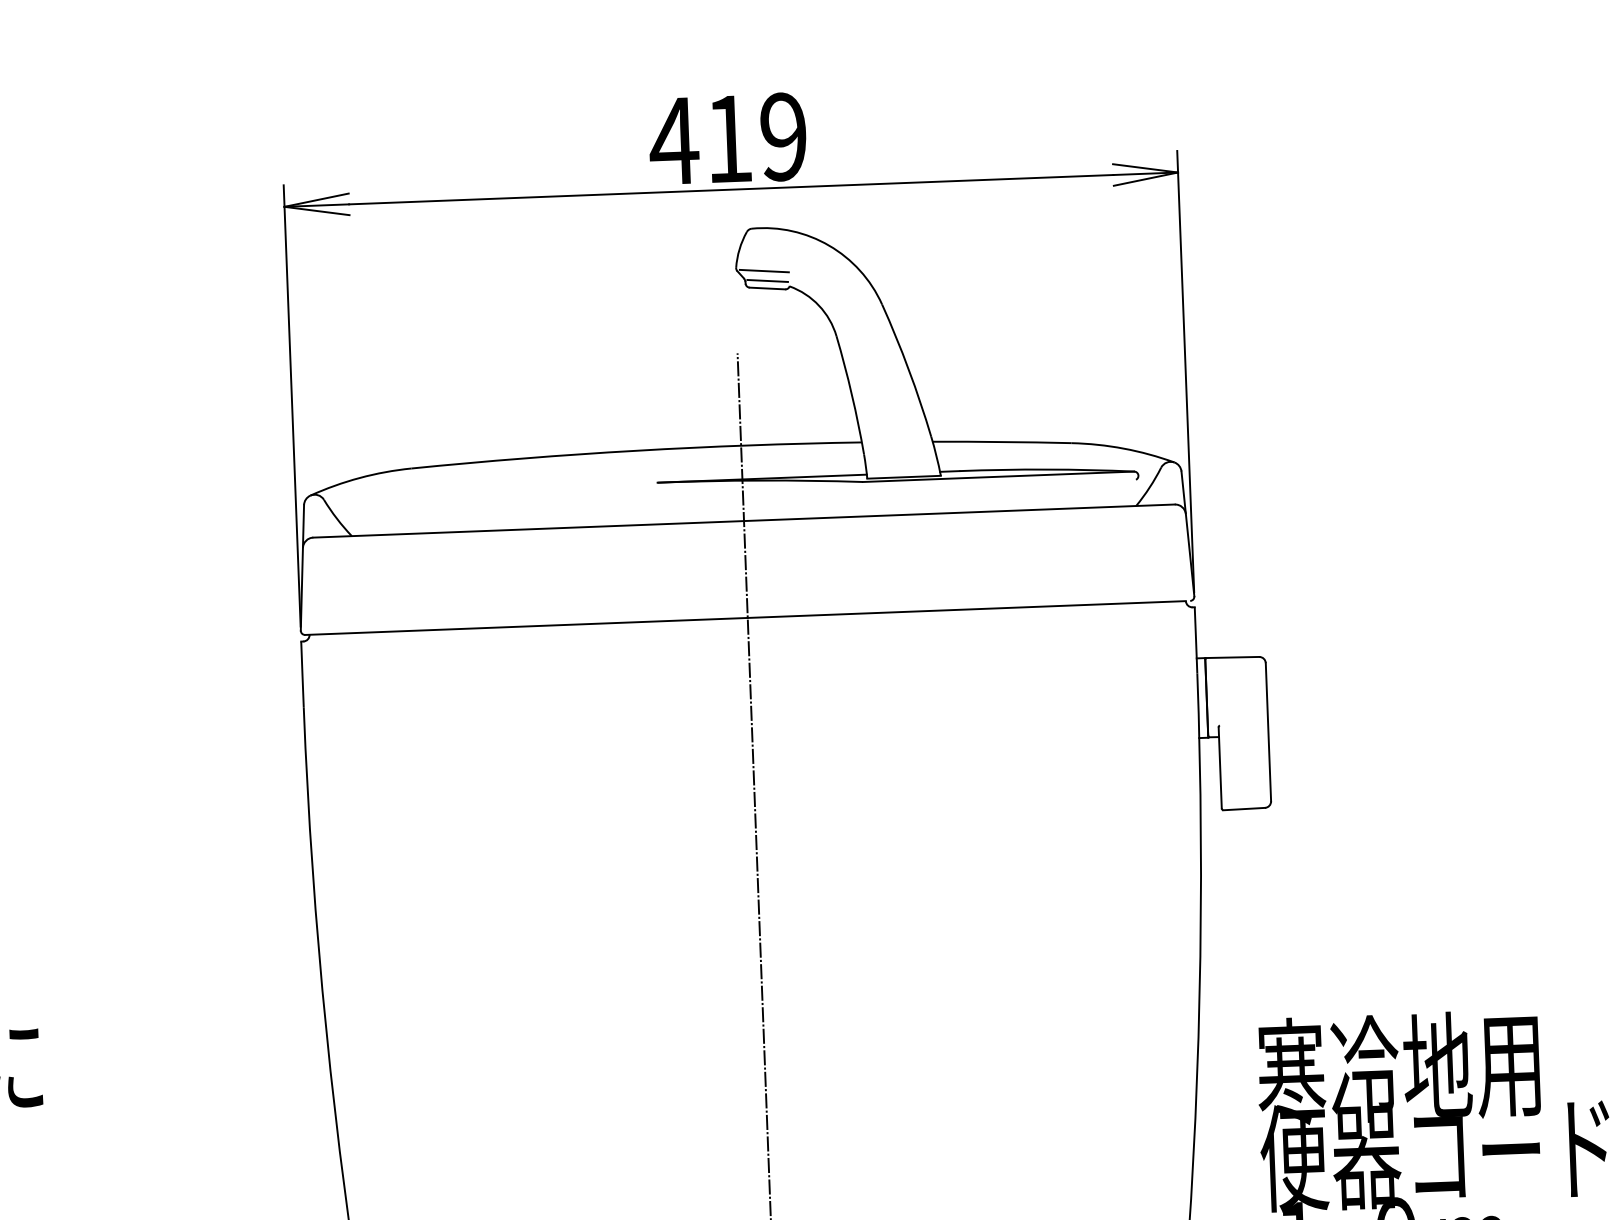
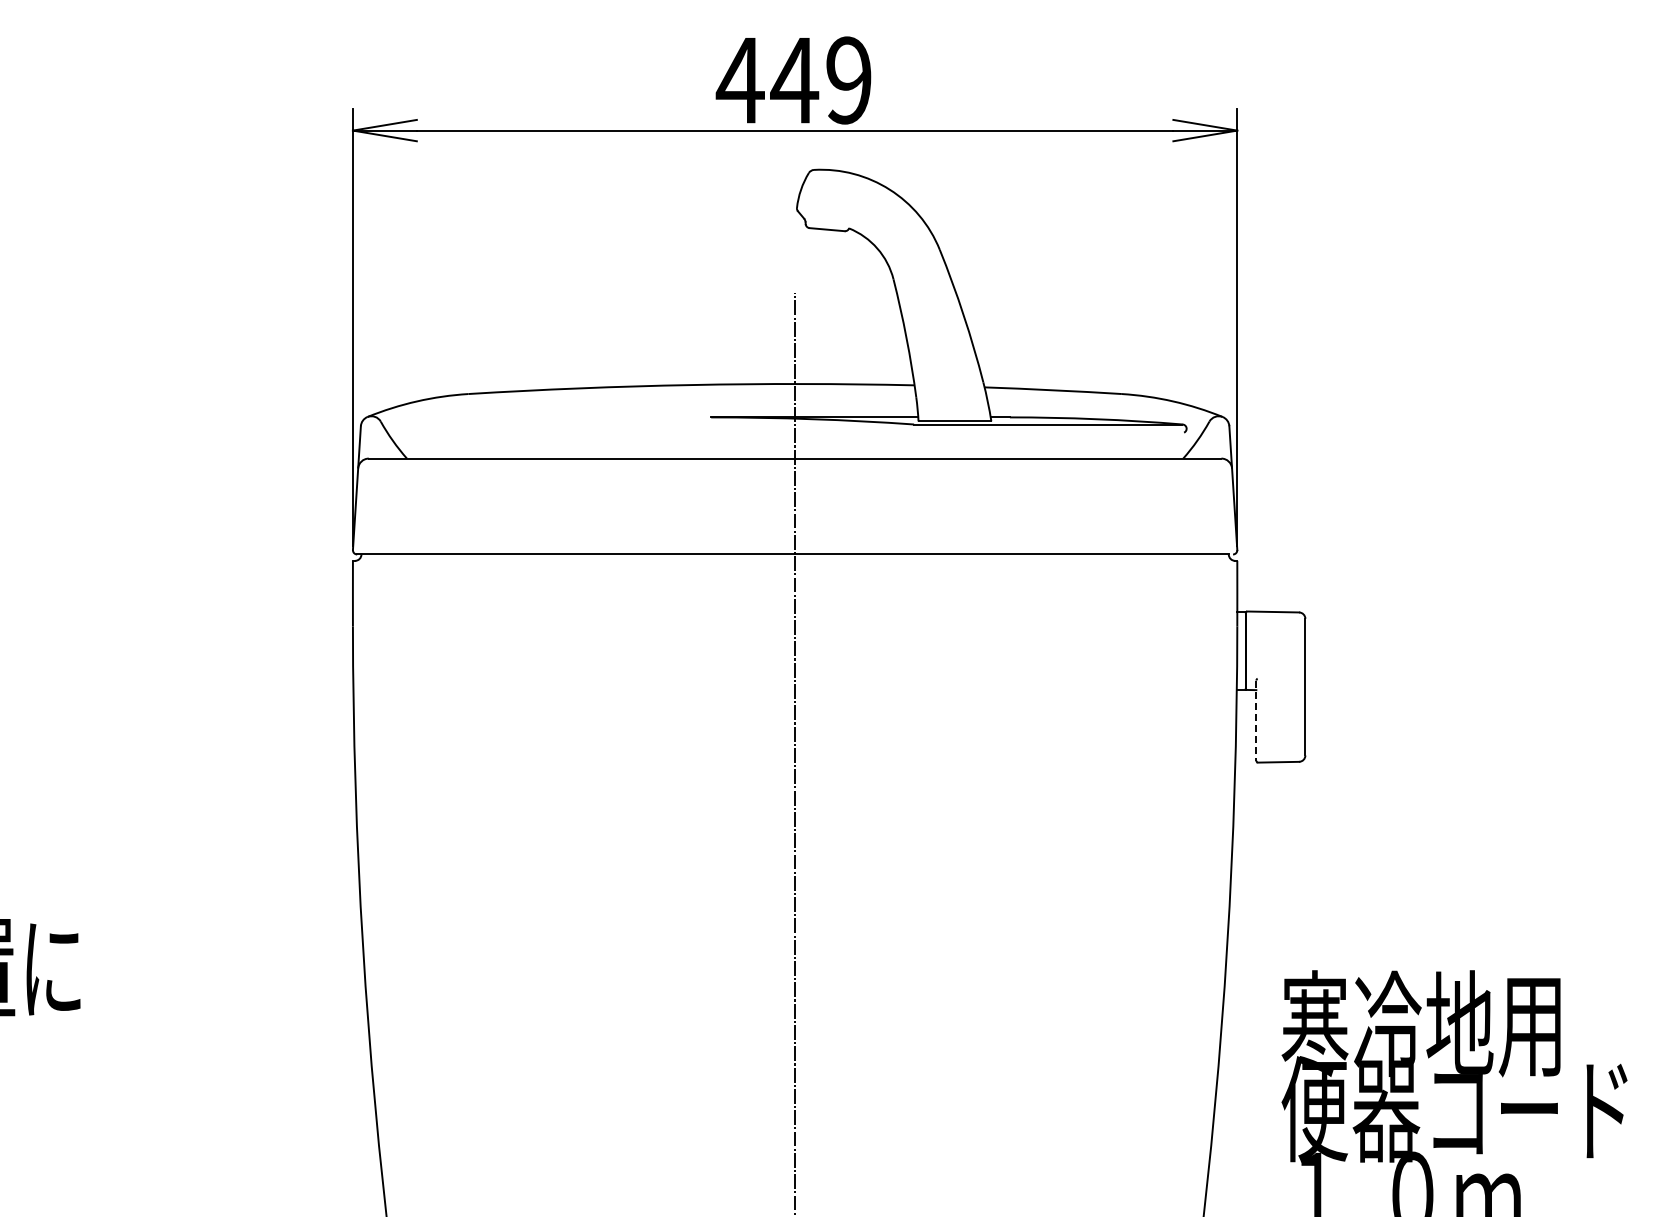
text: (728, 139) -> (794, 80), 419 -> 449
line: (764, 271) -> (824, 212), removed
line: (767, 280) -> (827, 221), removed
line: (1220, 768) -> (1256, 721), solid -> dashed

